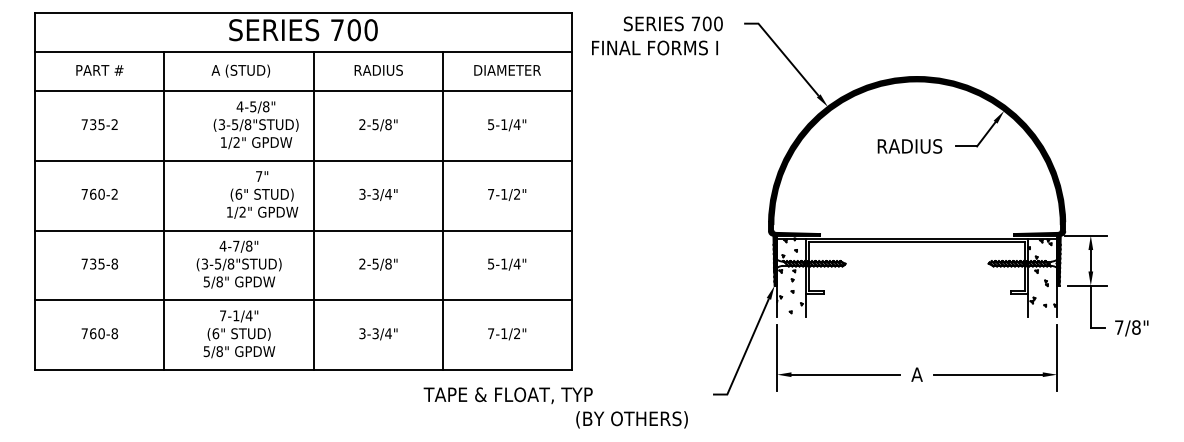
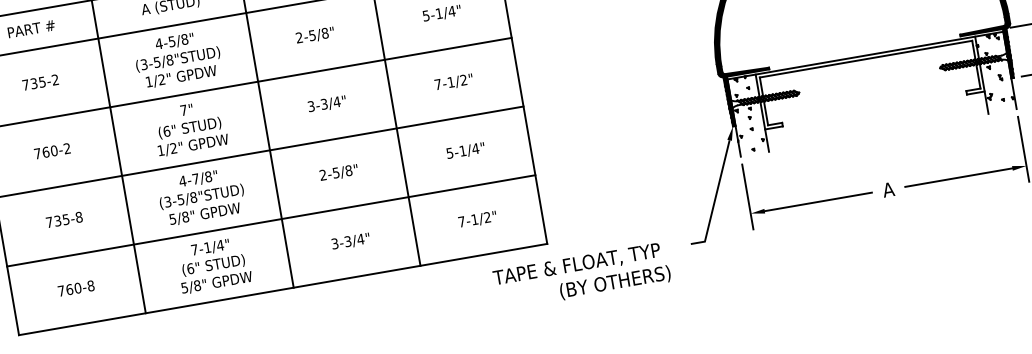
text: (255, 125) -> (177, 59), moved
text: (262, 194) -> (190, 127), moved
text: (507, 395) -> (576, 264), moved

